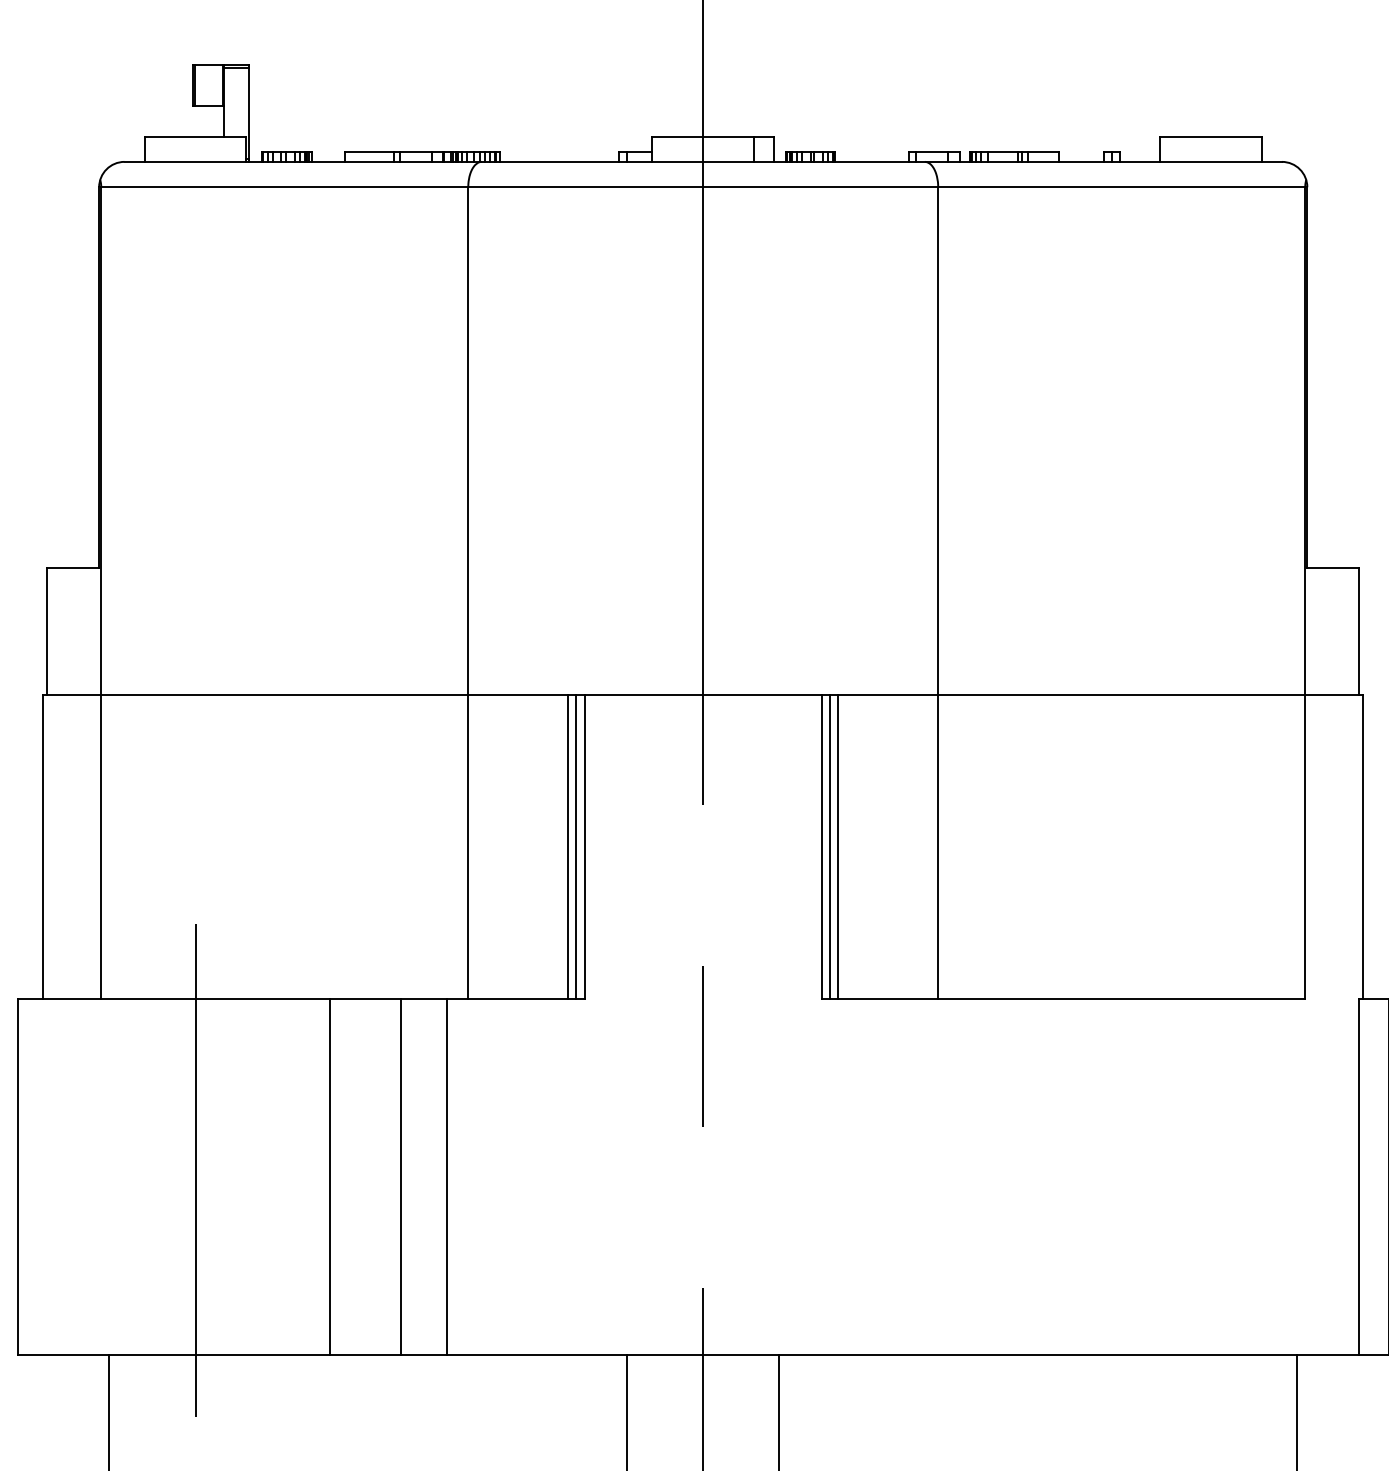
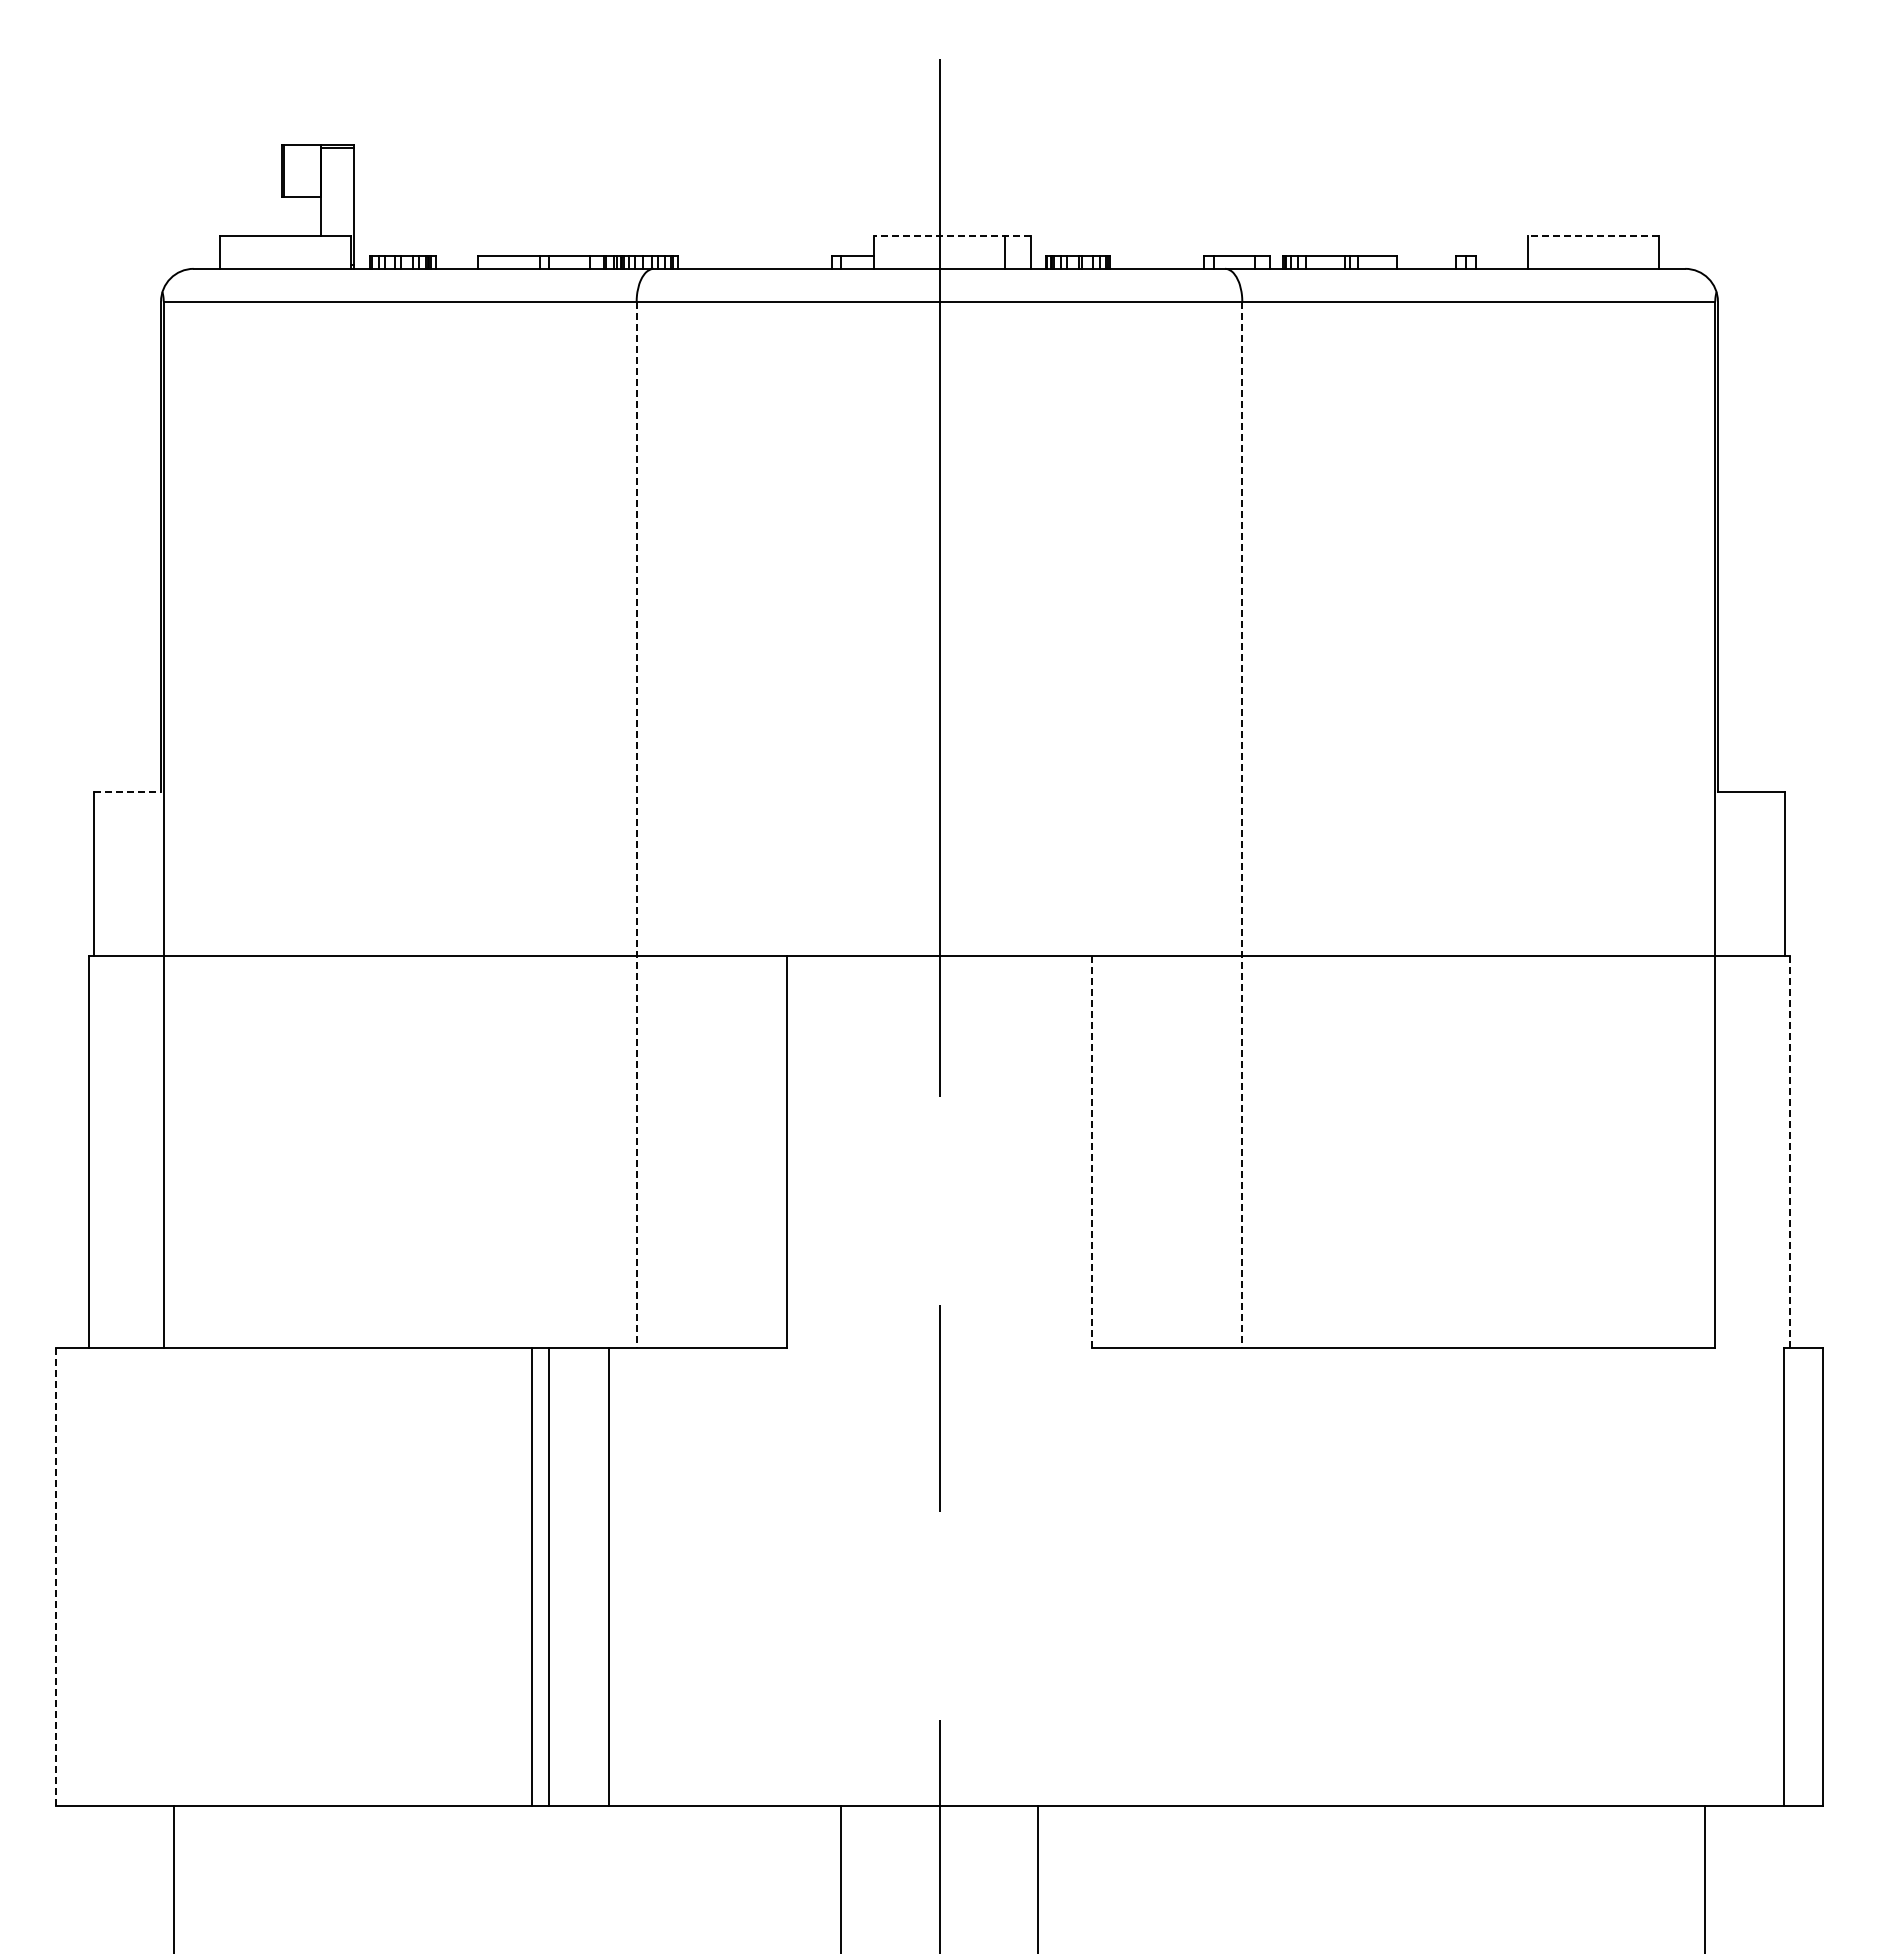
line: (713, 136) -> (952, 236), solid -> dashed
line: (1210, 136) -> (1593, 236), solid -> dashed
line: (73, 568) -> (127, 792), solid -> dashed
line: (468, 593) -> (636, 825), solid -> dashed
line: (938, 593) -> (1242, 825), solid -> dashed
line: (568, 846) -> (765, 1151), removed
line: (575, 846) -> (775, 1151), removed
line: (830, 846) -> (1103, 1151), removed
line: (838, 846) -> (1113, 1151), removed
line: (1362, 846) -> (1789, 1151), solid -> dashed
line: (821, 847) -> (1092, 1152), solid -> dashed
line: (195, 1170) -> (285, 1568), removed
line: (18, 1177) -> (56, 1577), solid -> dashed
line: (329, 1177) -> (532, 1577), moved

